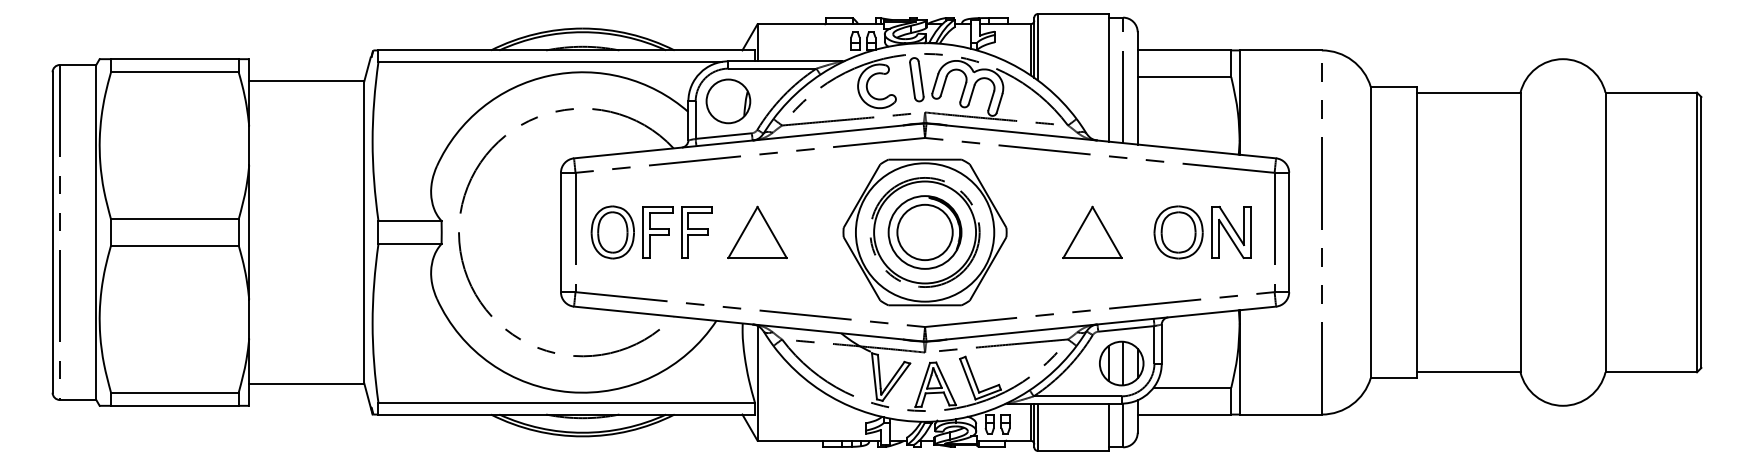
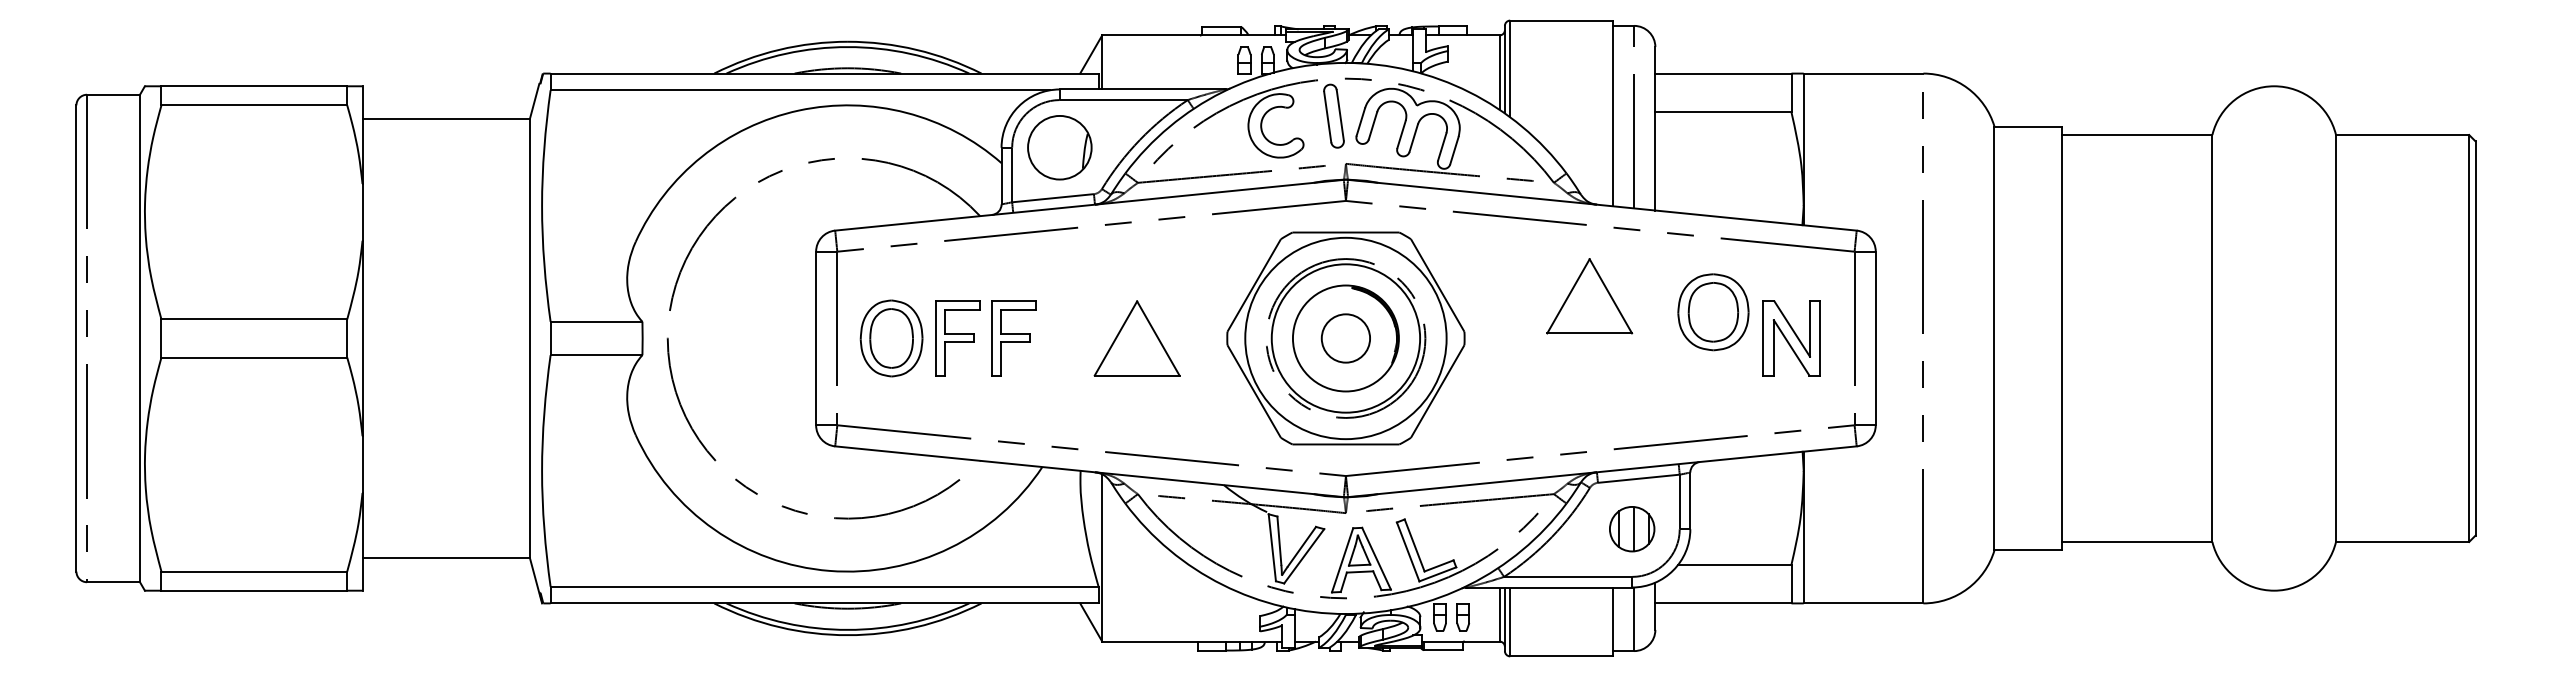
part: (757, 231) -> (1137, 337), moved
part: (1092, 231) -> (1589, 294), moved
circle: (924, 232) -> (1345, 338), size x0.6
part: (1178, 232) -> (1713, 312), moved
part: (1121, 363) -> (1631, 529), size x0.7

